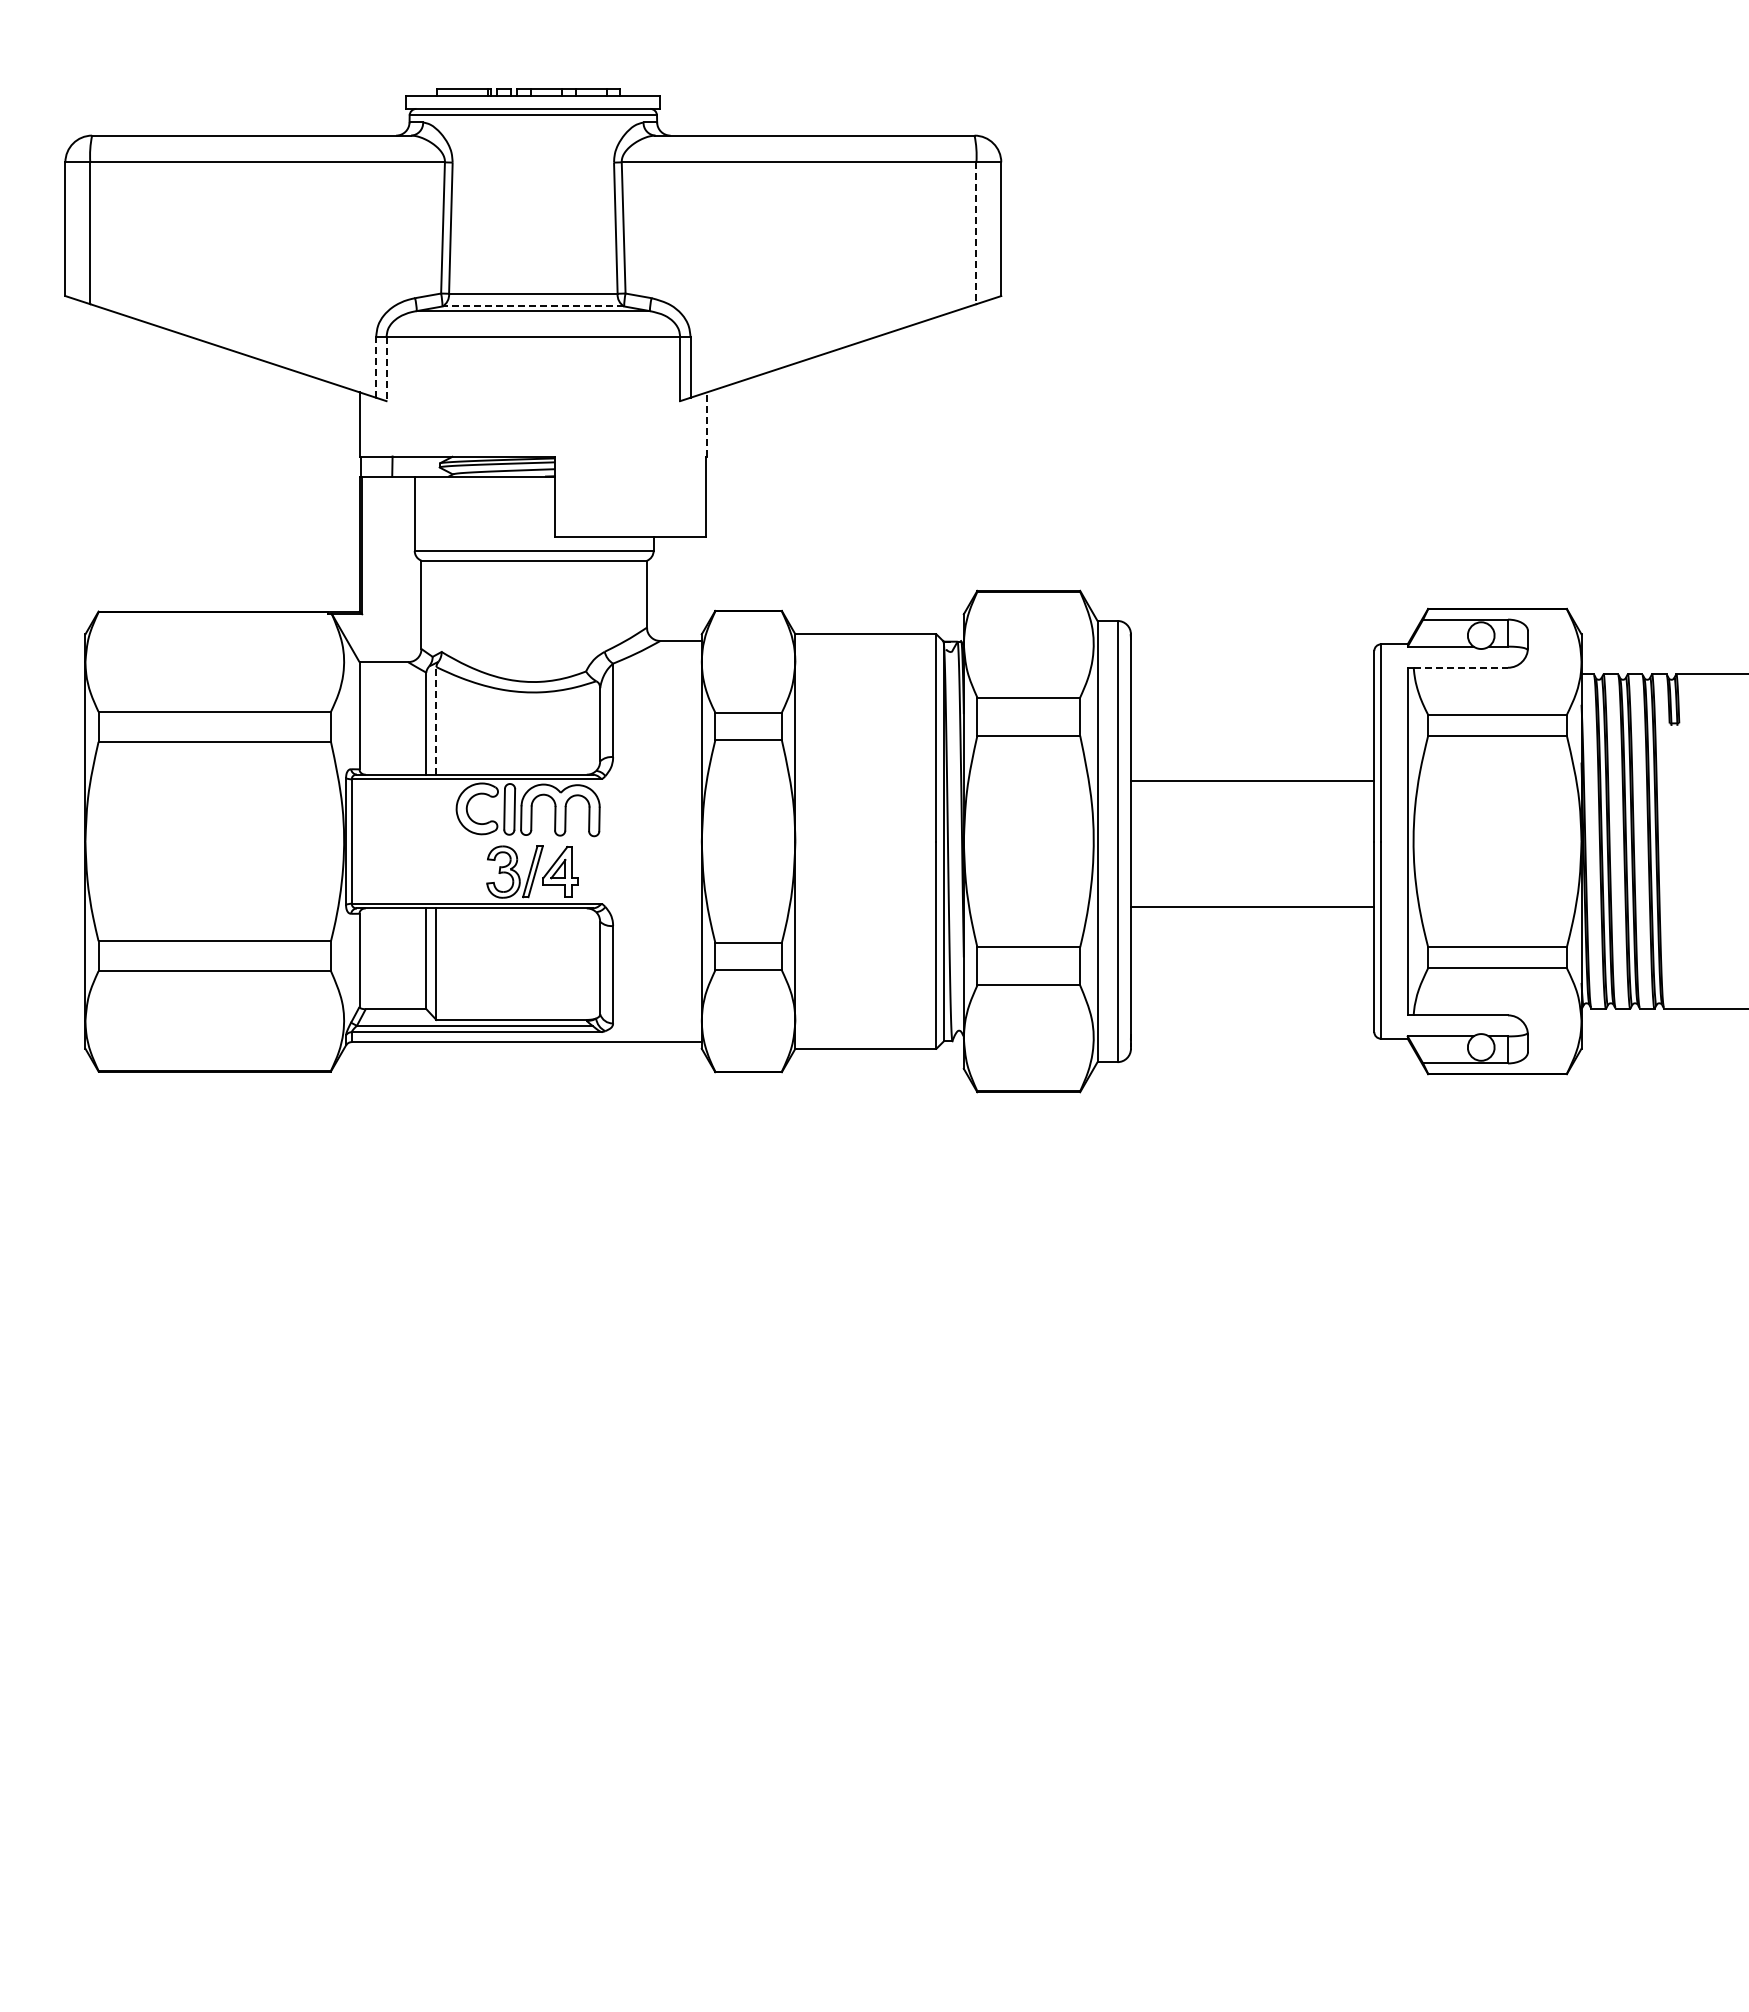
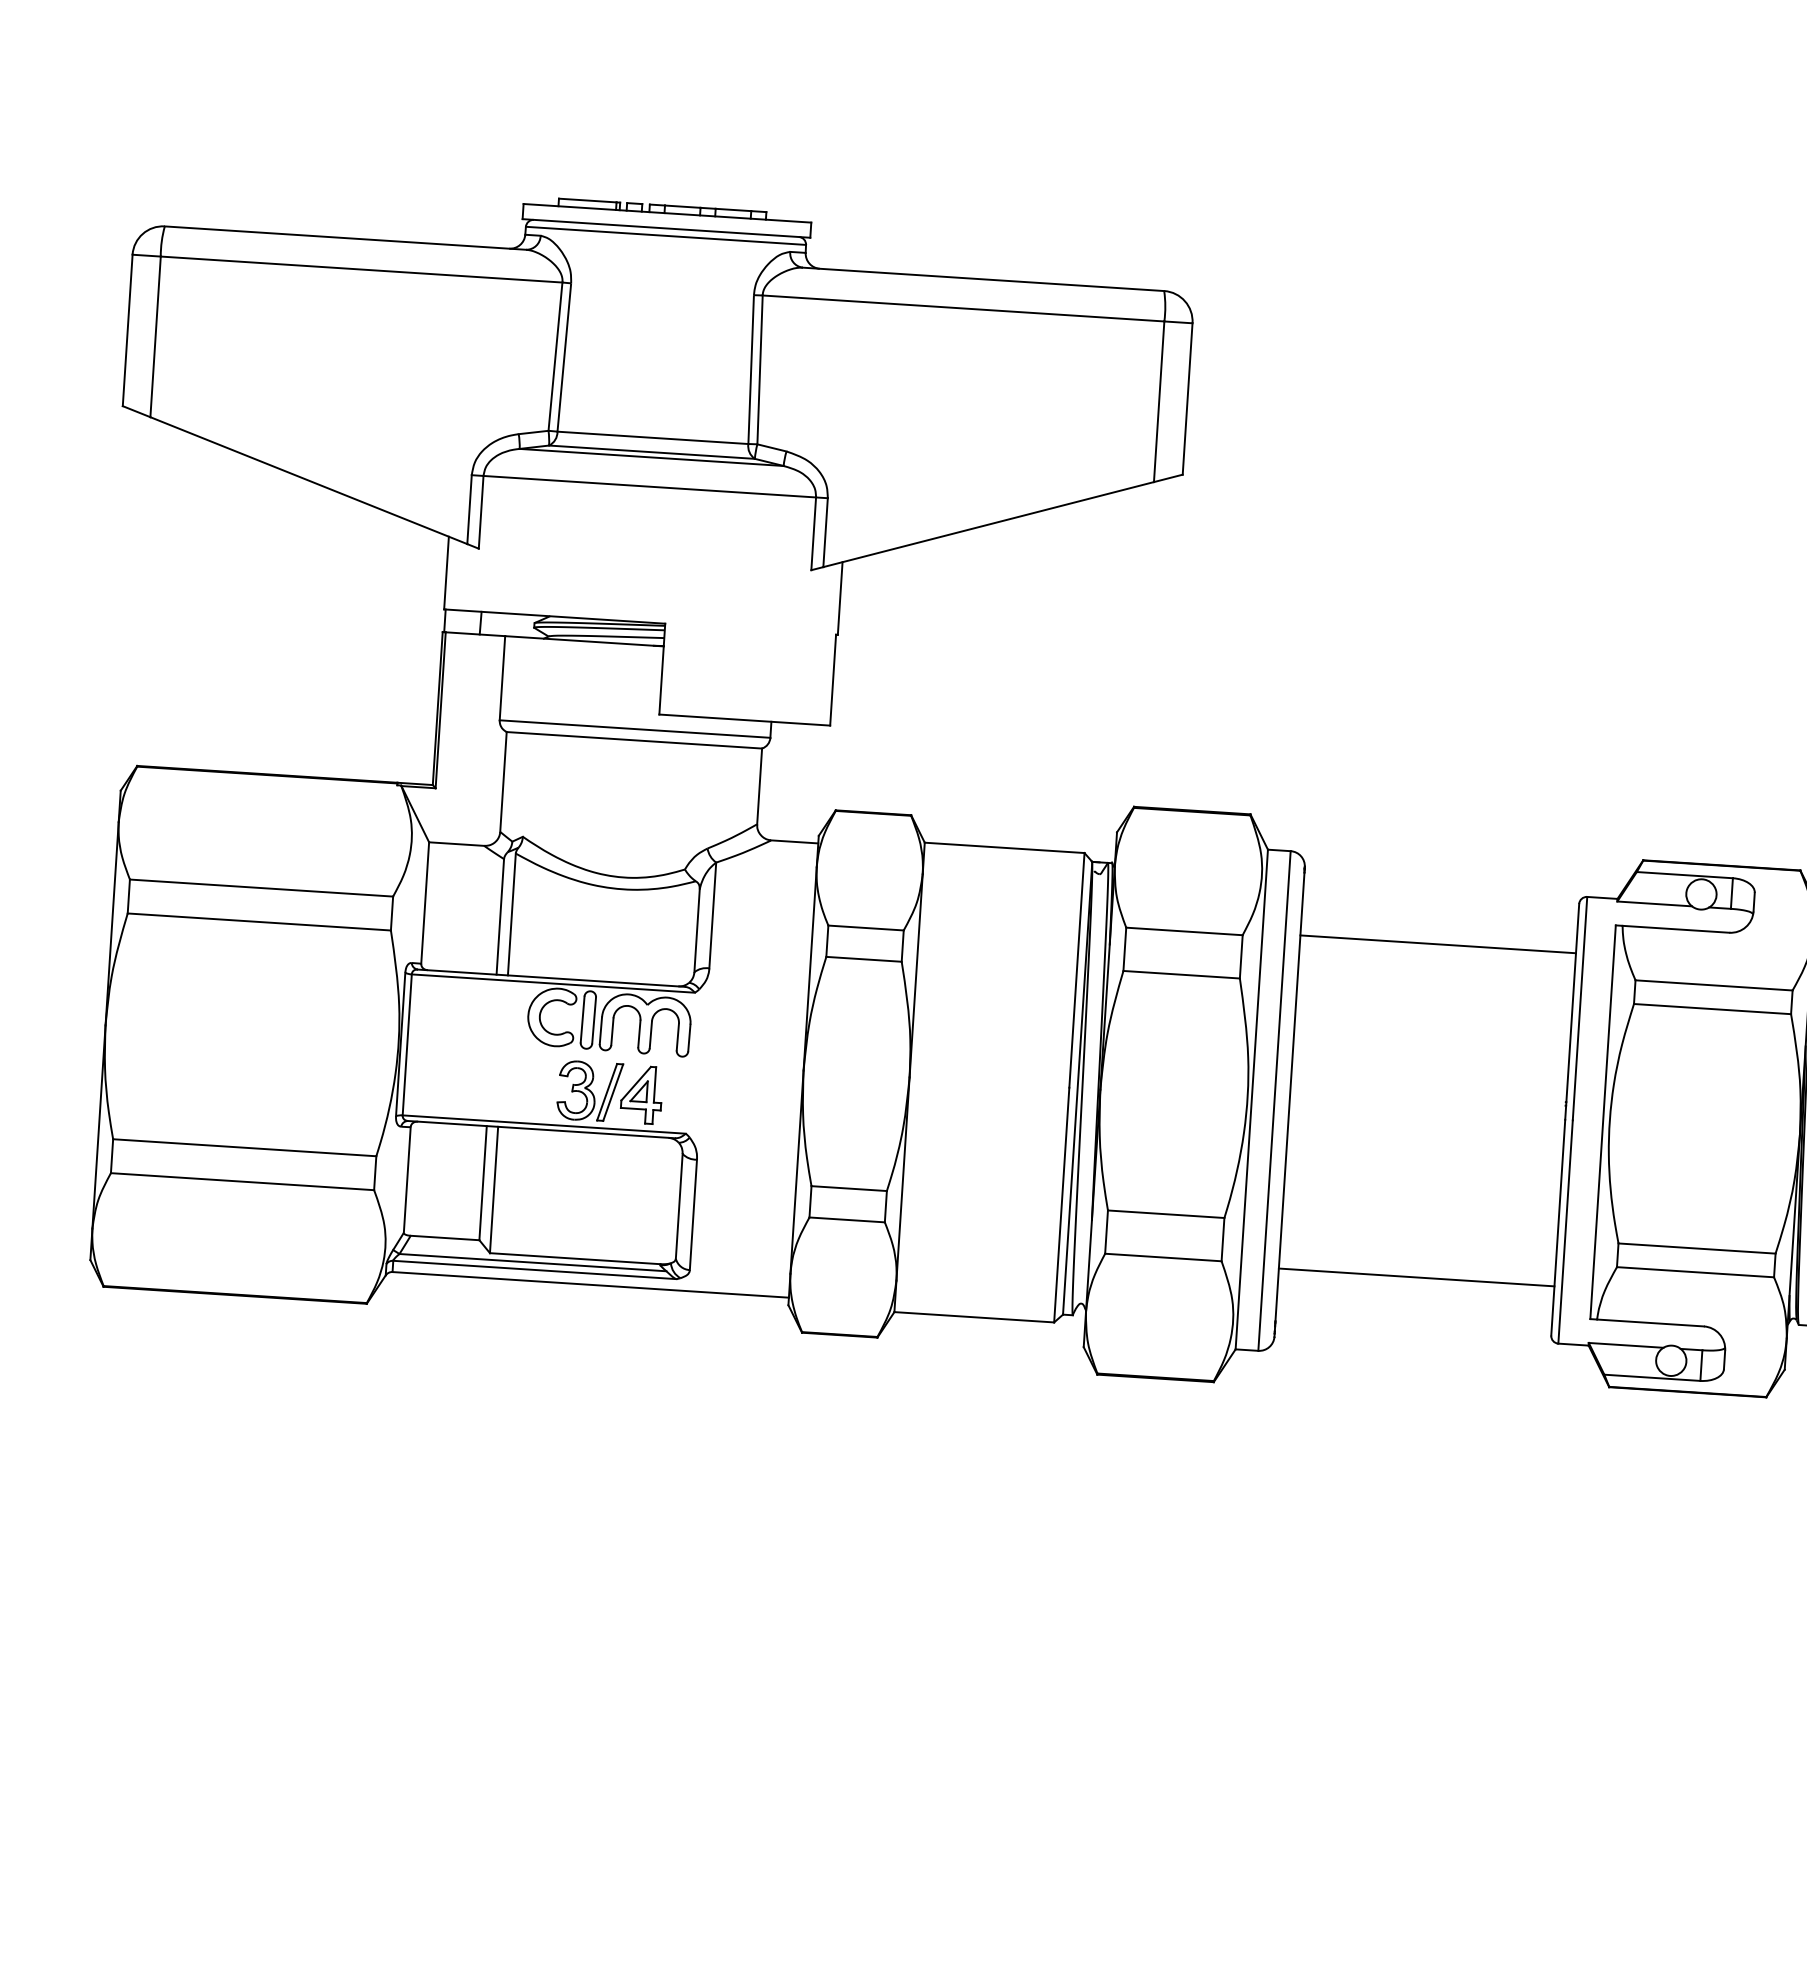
line: (976, 233) -> (1159, 402), dashed -> solid
line: (533, 306) -> (652, 452), dashed -> solid
line: (376, 366) -> (469, 508), dashed -> solid
line: (386, 369) -> (481, 512), dashed -> solid
line: (707, 423) -> (840, 597), dashed -> solid
line: (1461, 667) -> (1676, 929), dashed -> solid
line: (436, 720) -> (512, 914), dashed -> solid
line: (1252, 781) -> (1438, 944), moved
line: (1252, 906) -> (1416, 1277), moved

